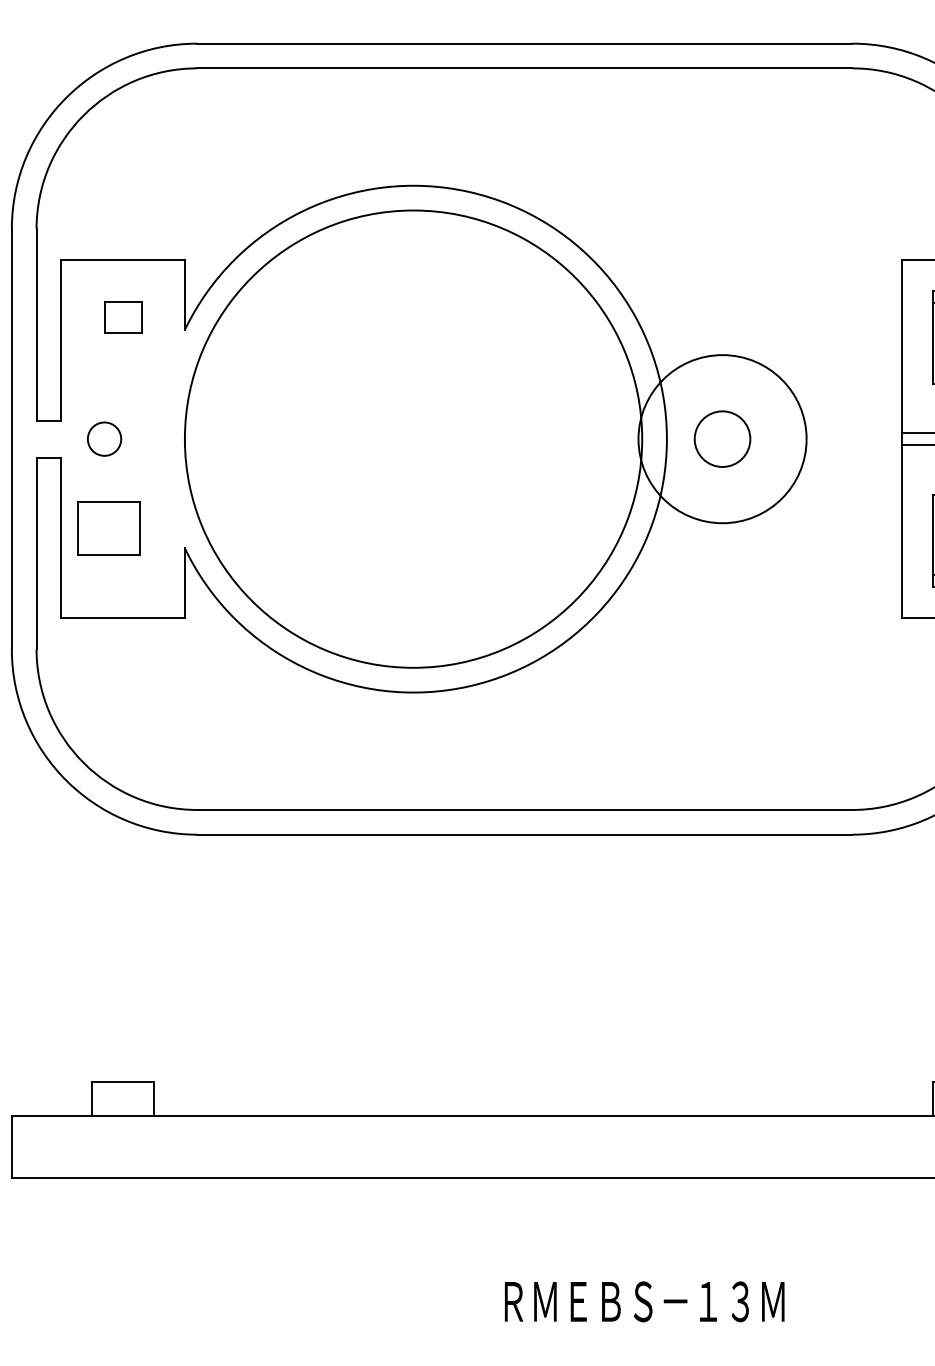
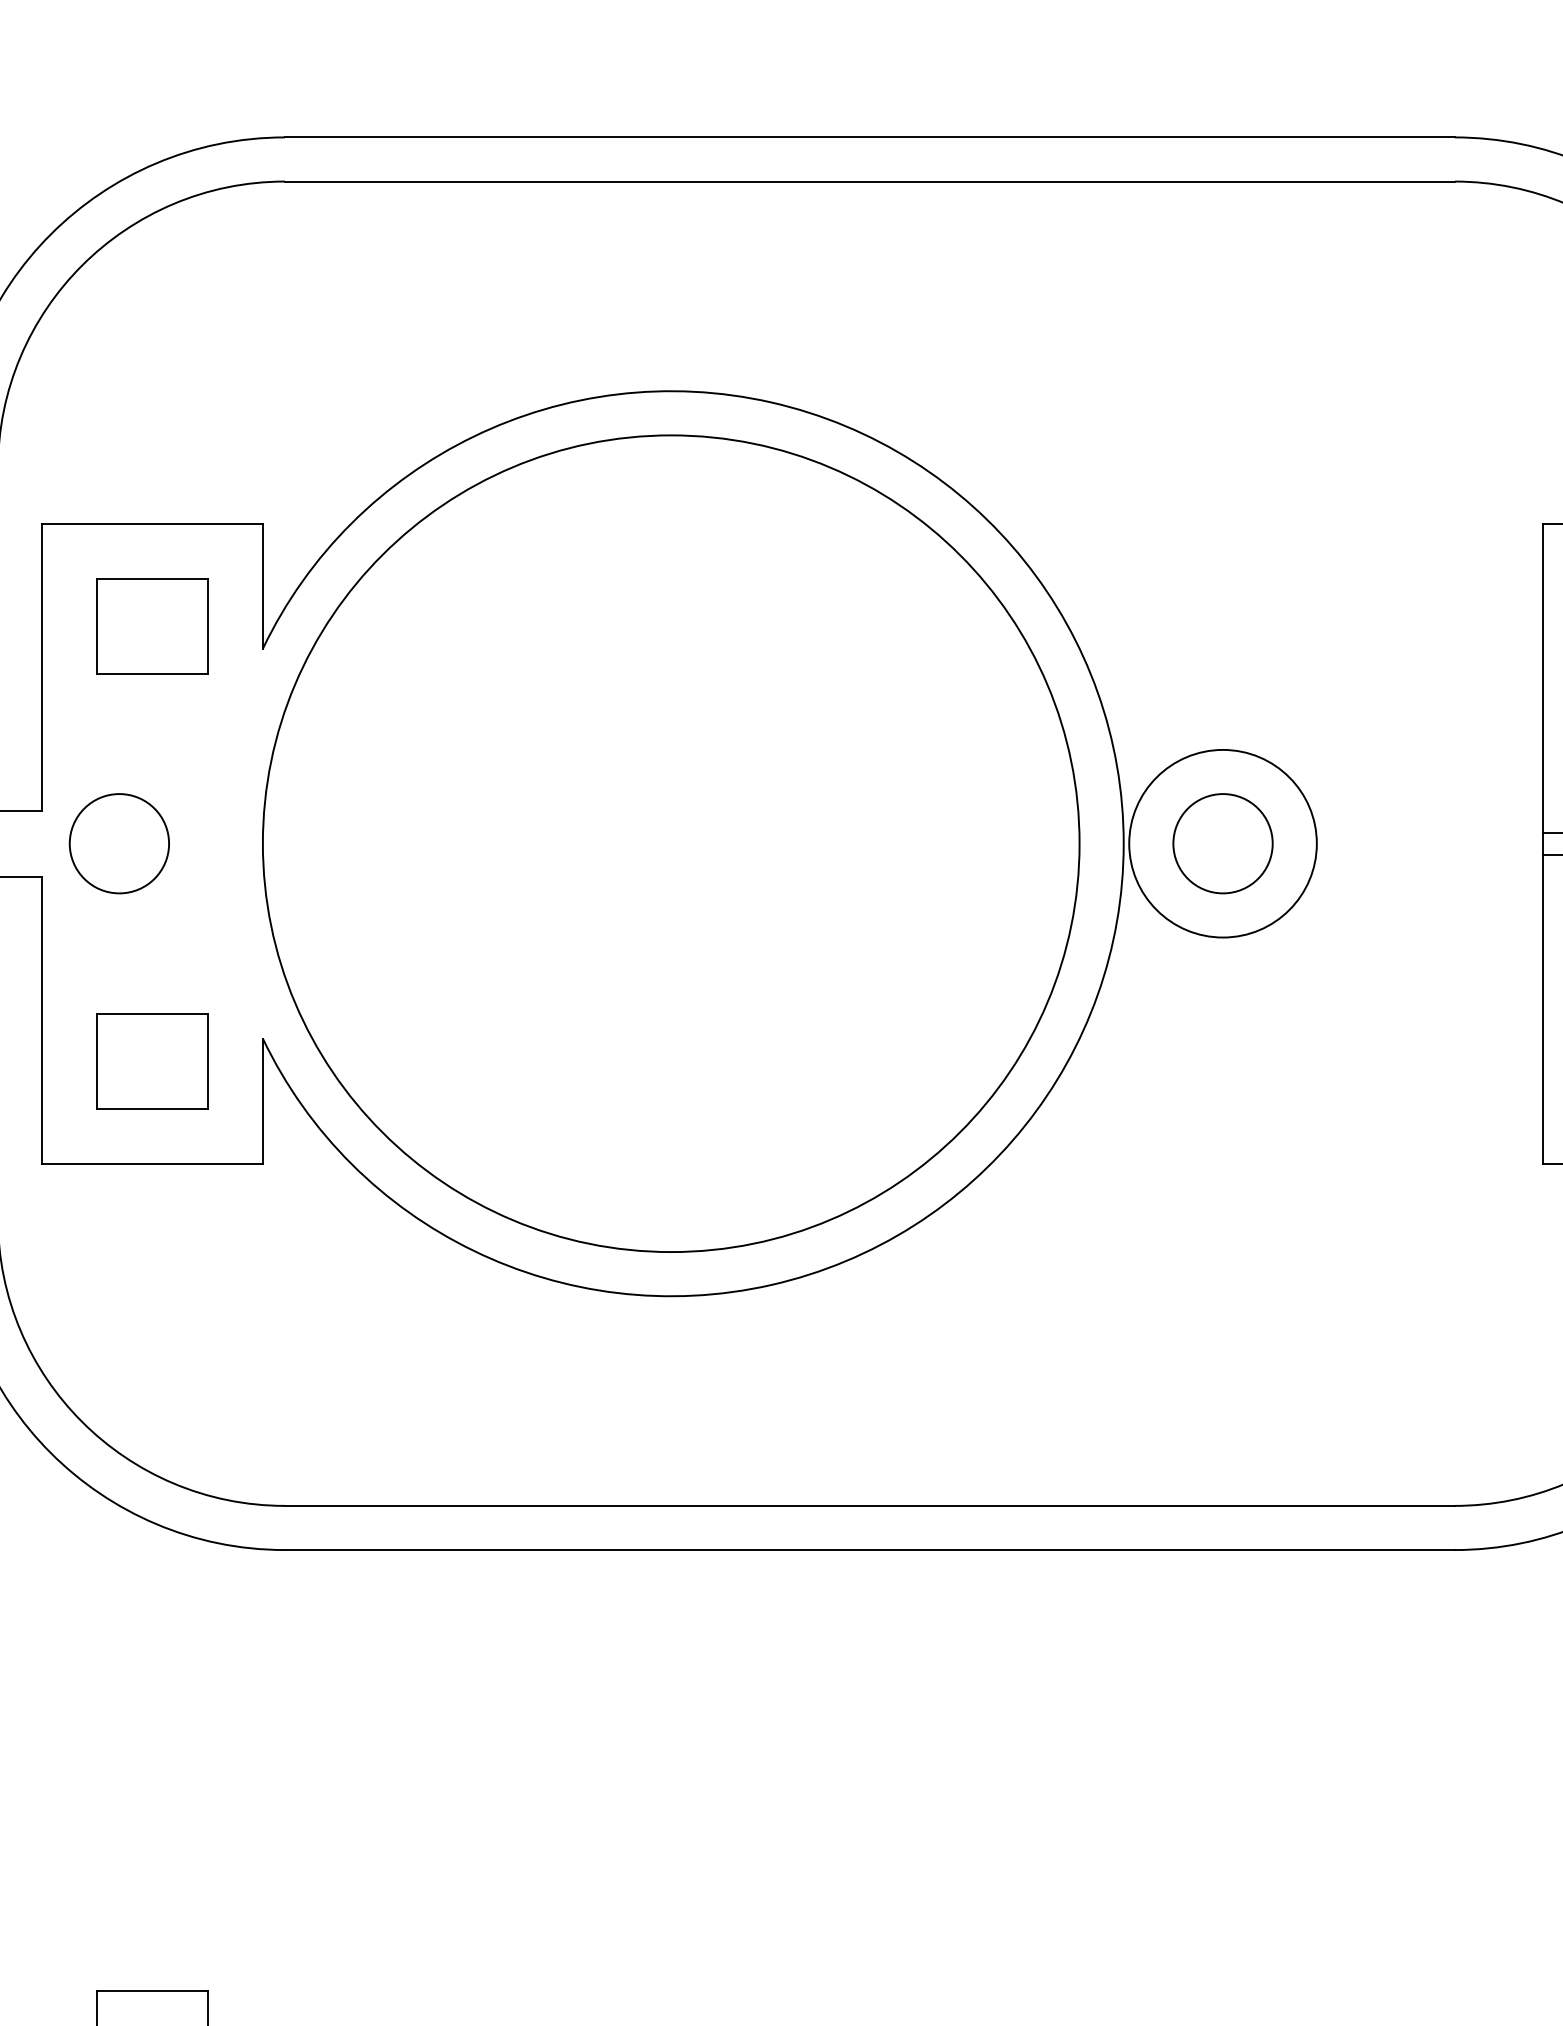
part: (122, 317) -> (151, 626), size x1.67
circle: (104, 438) -> (119, 842), size x1.67
circle: (722, 438) -> (1222, 842), size x0.62
part: (108, 528) -> (151, 1060), moved

